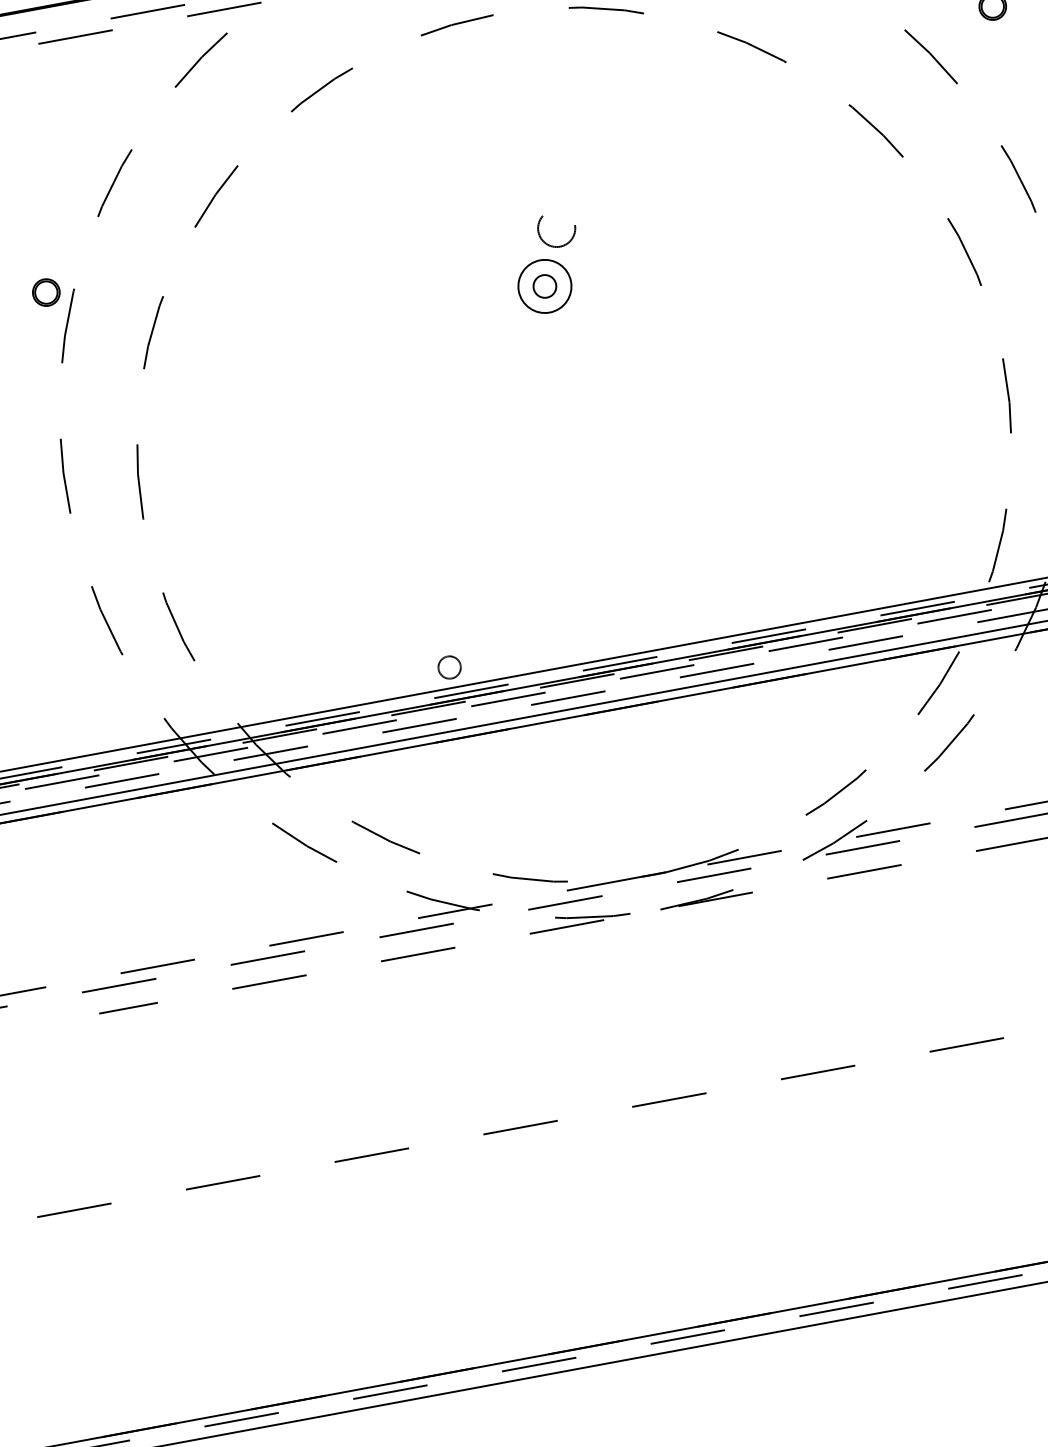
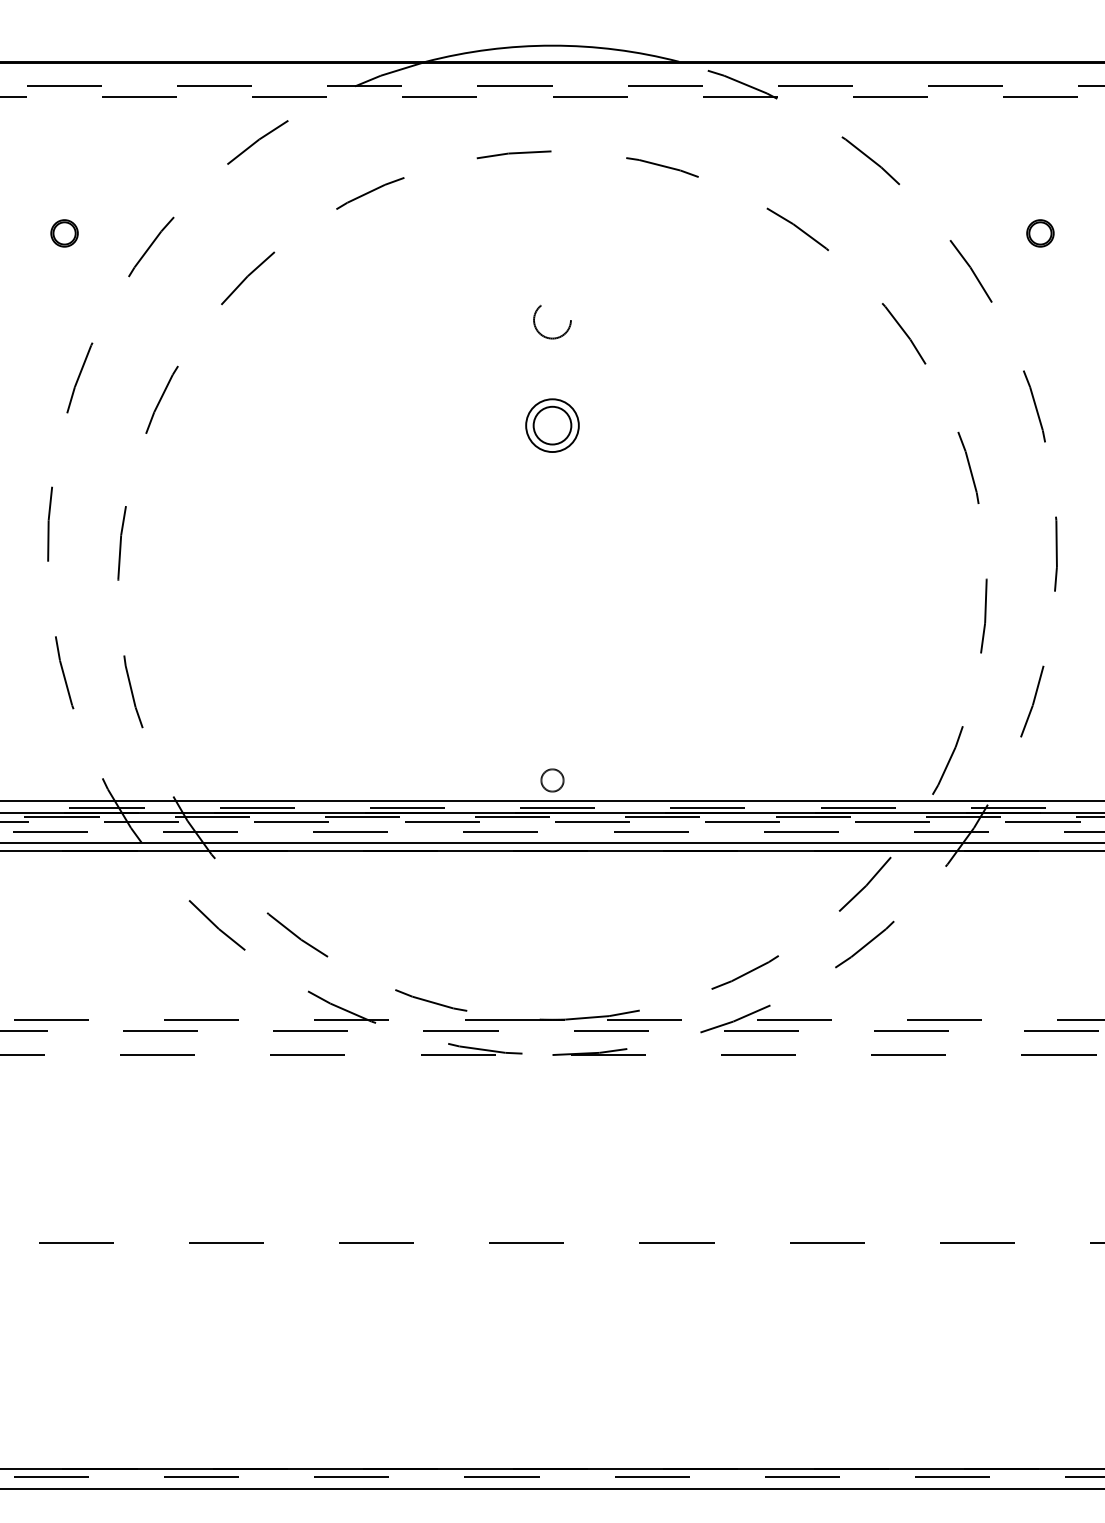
circle: (556, 229) -> (552, 321), moved
circle: (544, 286) -> (552, 425), size x1.67
part: (46, 292) -> (64, 233), moved
circle: (449, 667) -> (552, 780), moved

